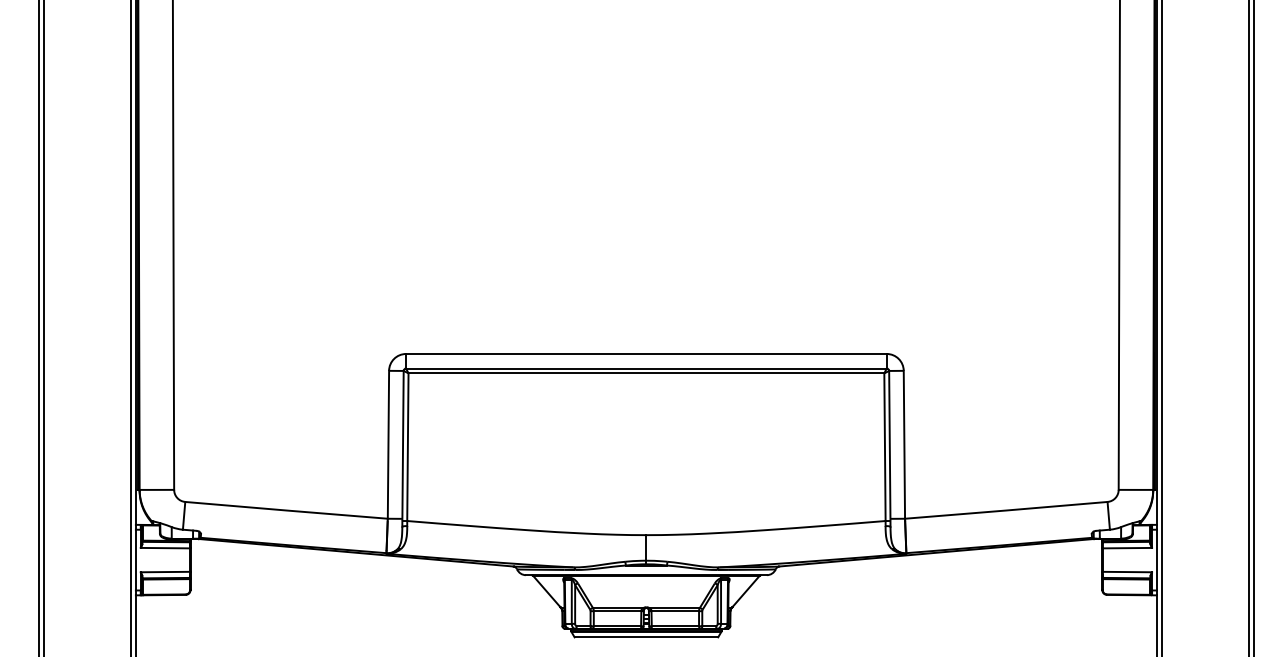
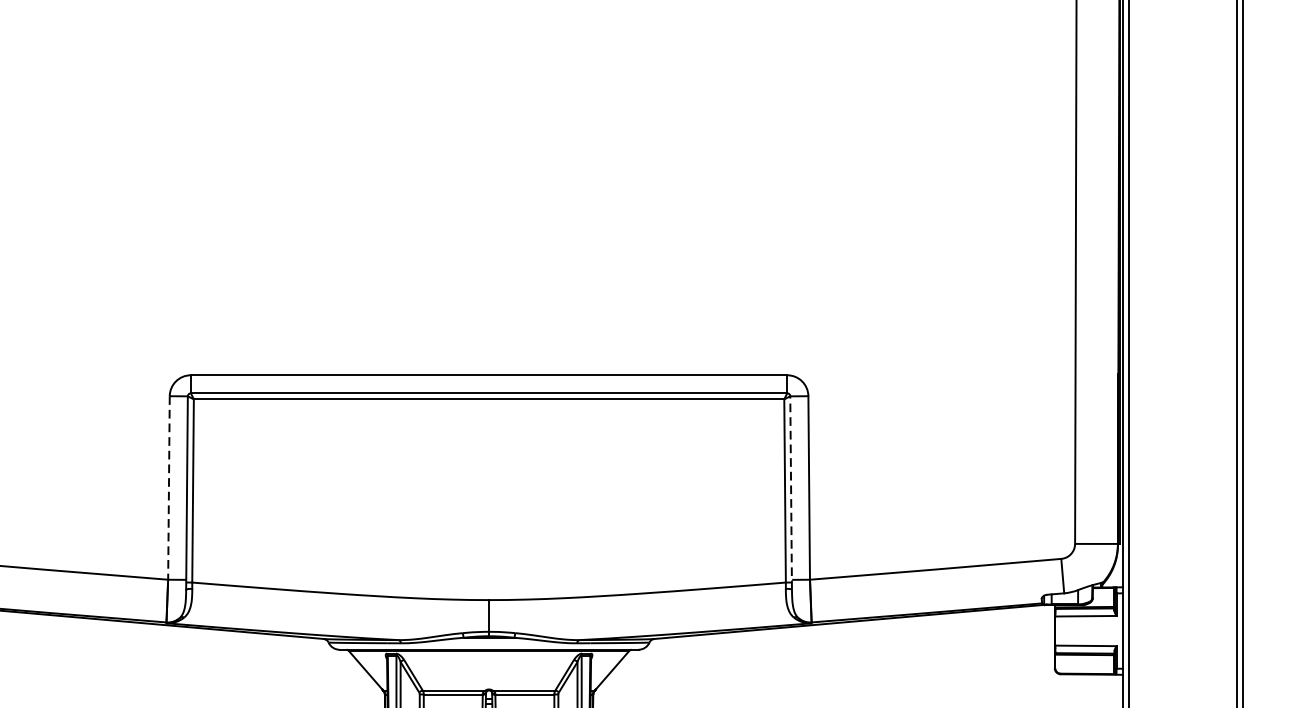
line: (388, 444) -> (169, 487), solid -> dashed
line: (889, 448) -> (790, 492), solid -> dashed

